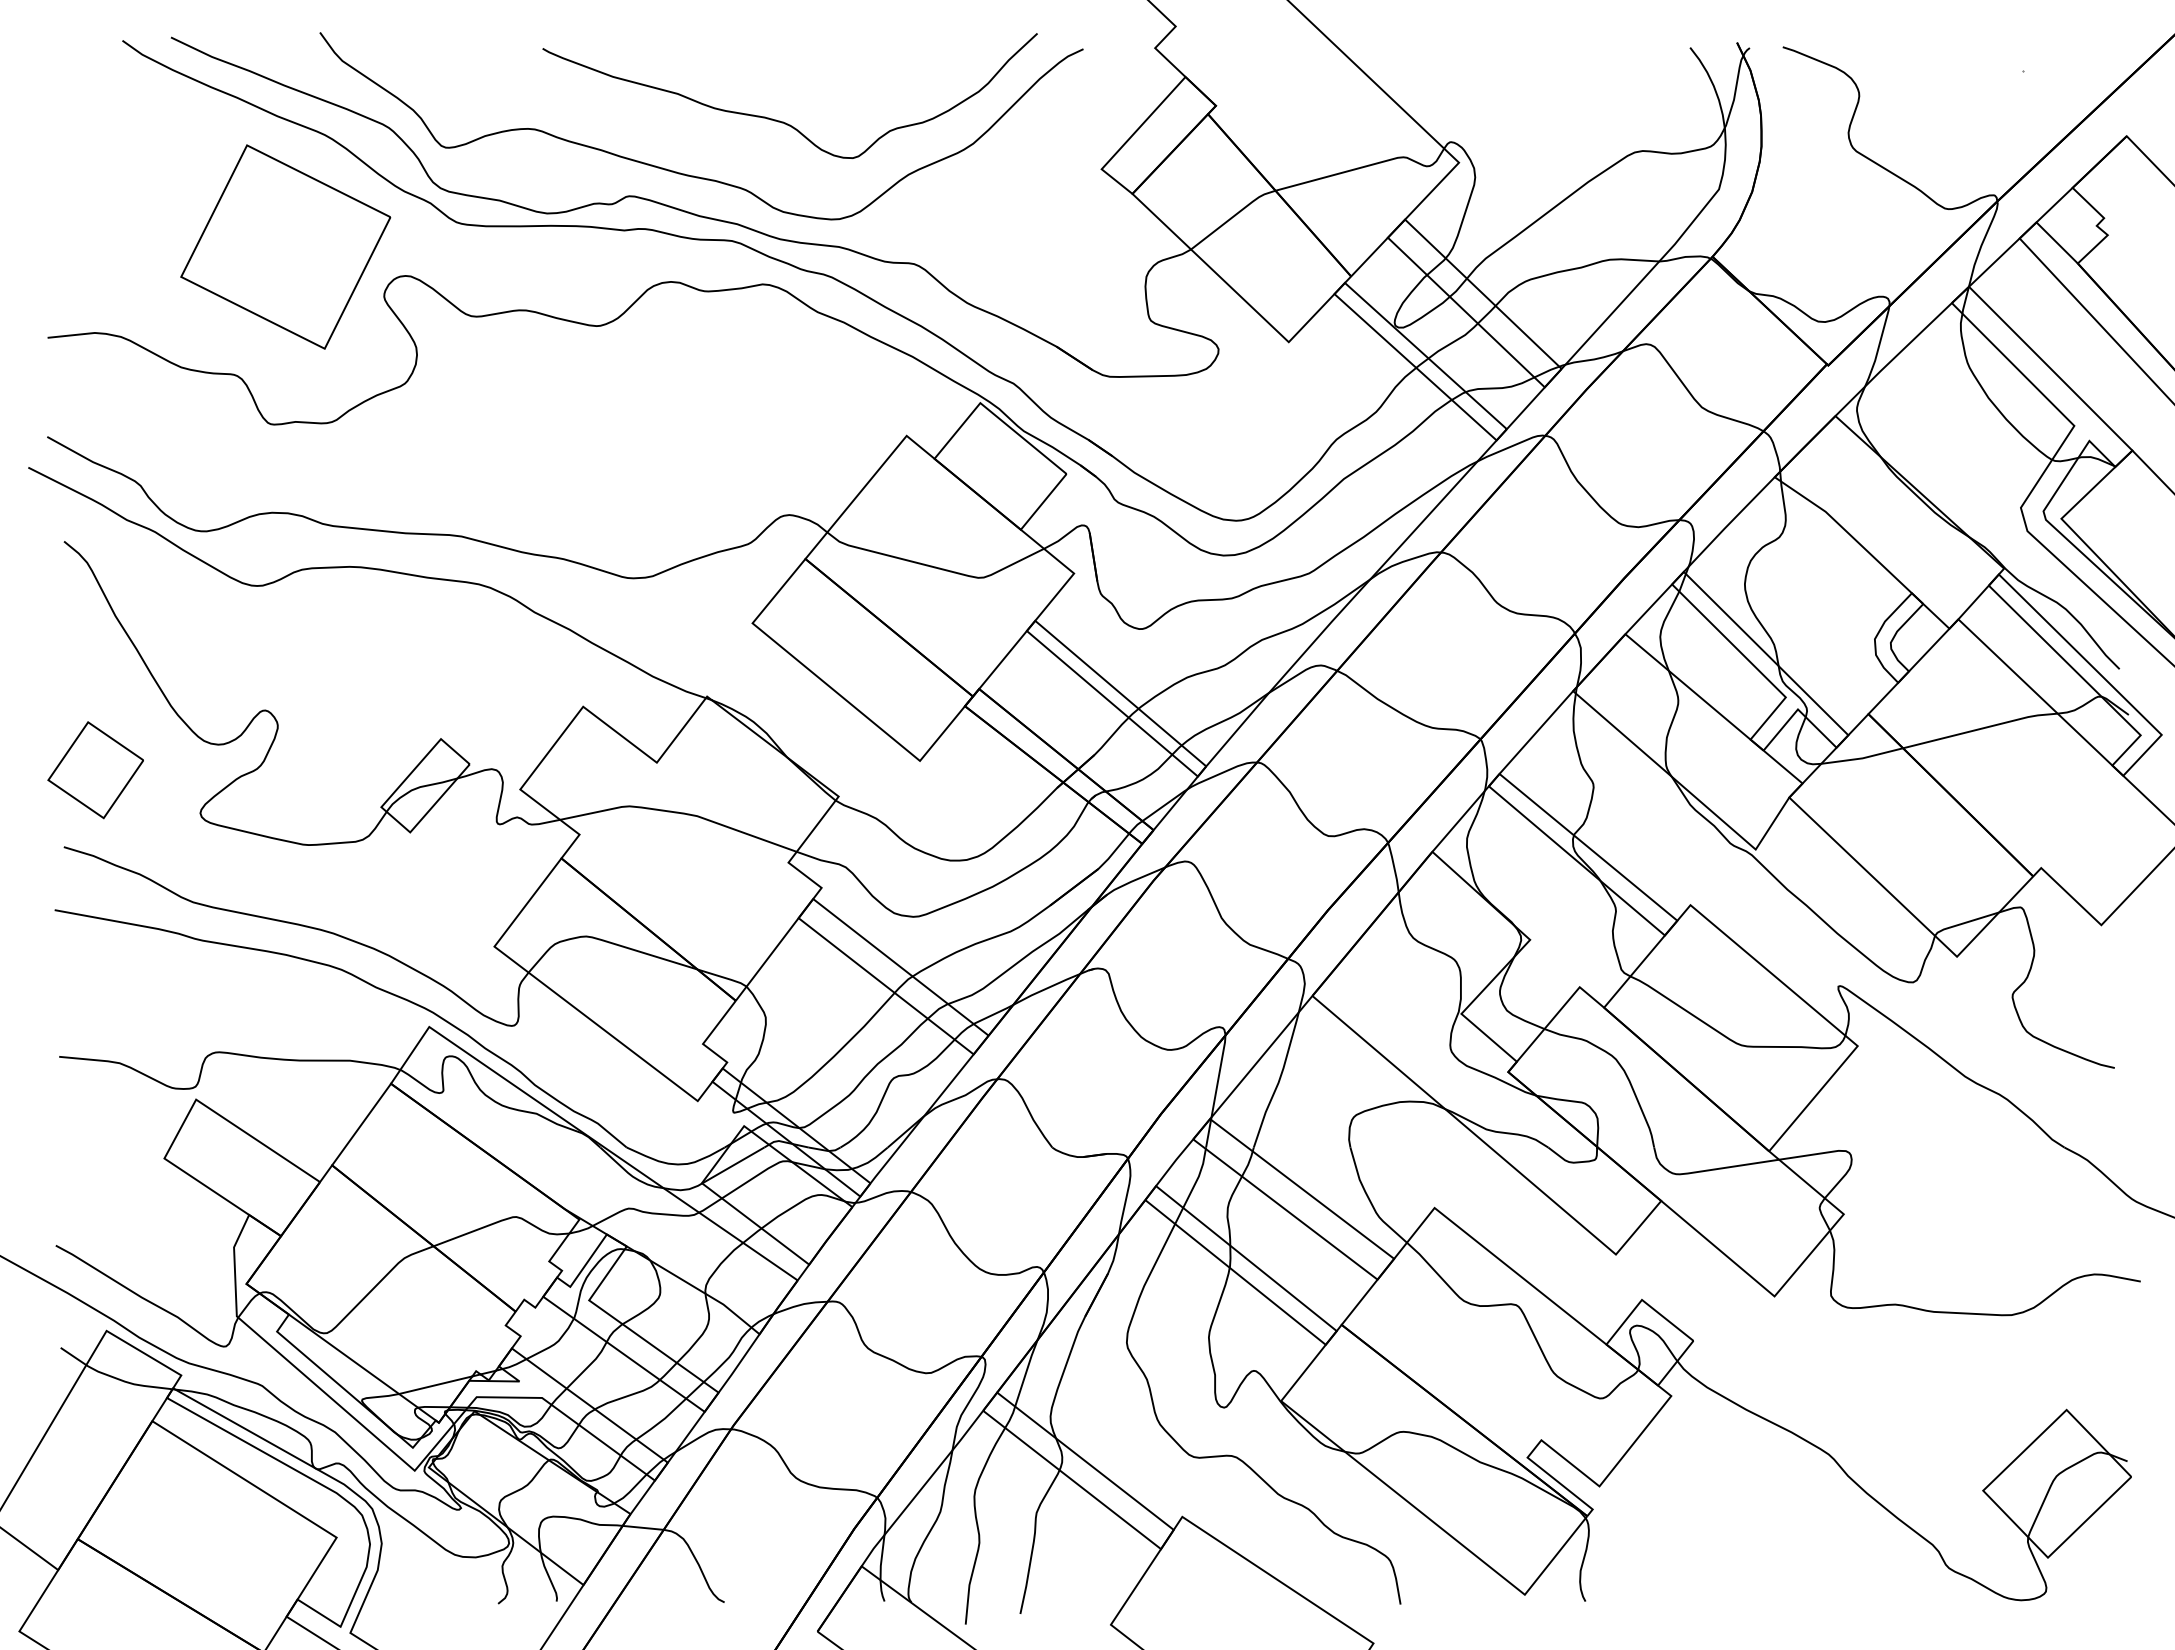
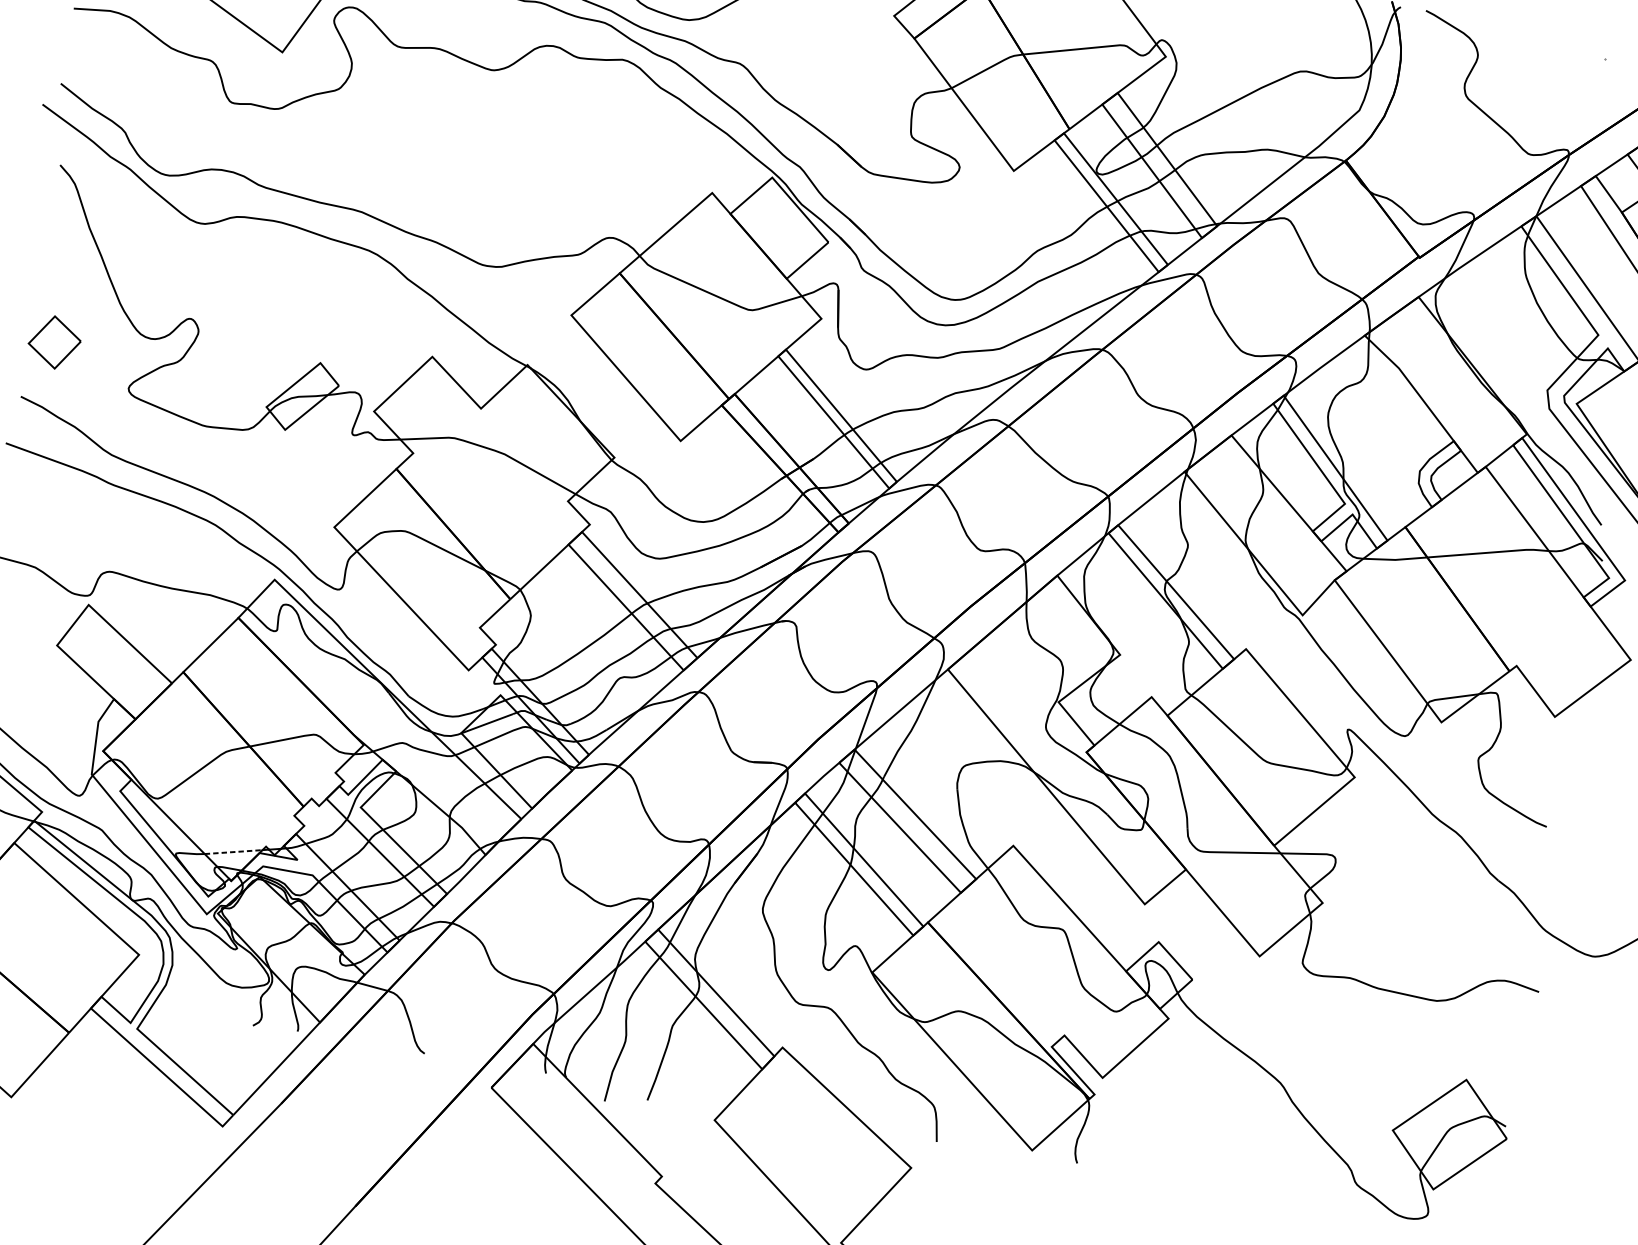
part: (95, 770) -> (54, 342), size x0.7
line: (435, 1385) -> (233, 852), solid -> dashed

